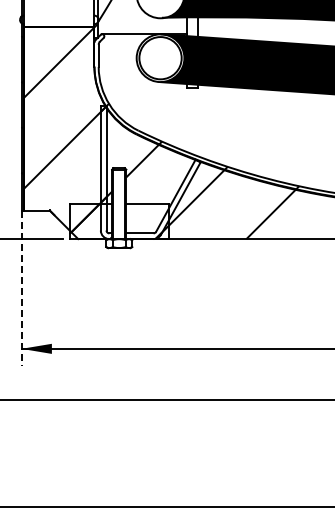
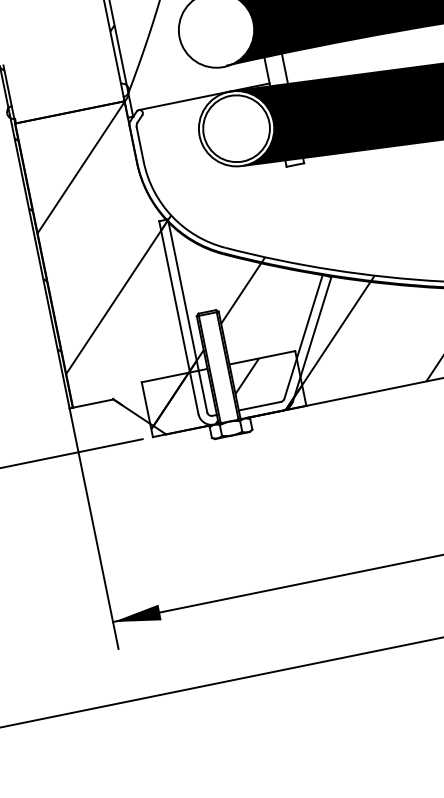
hatch: (147, 221) -> (267, 385), added
line: (21, 288) -> (93, 528), dashed -> solid

